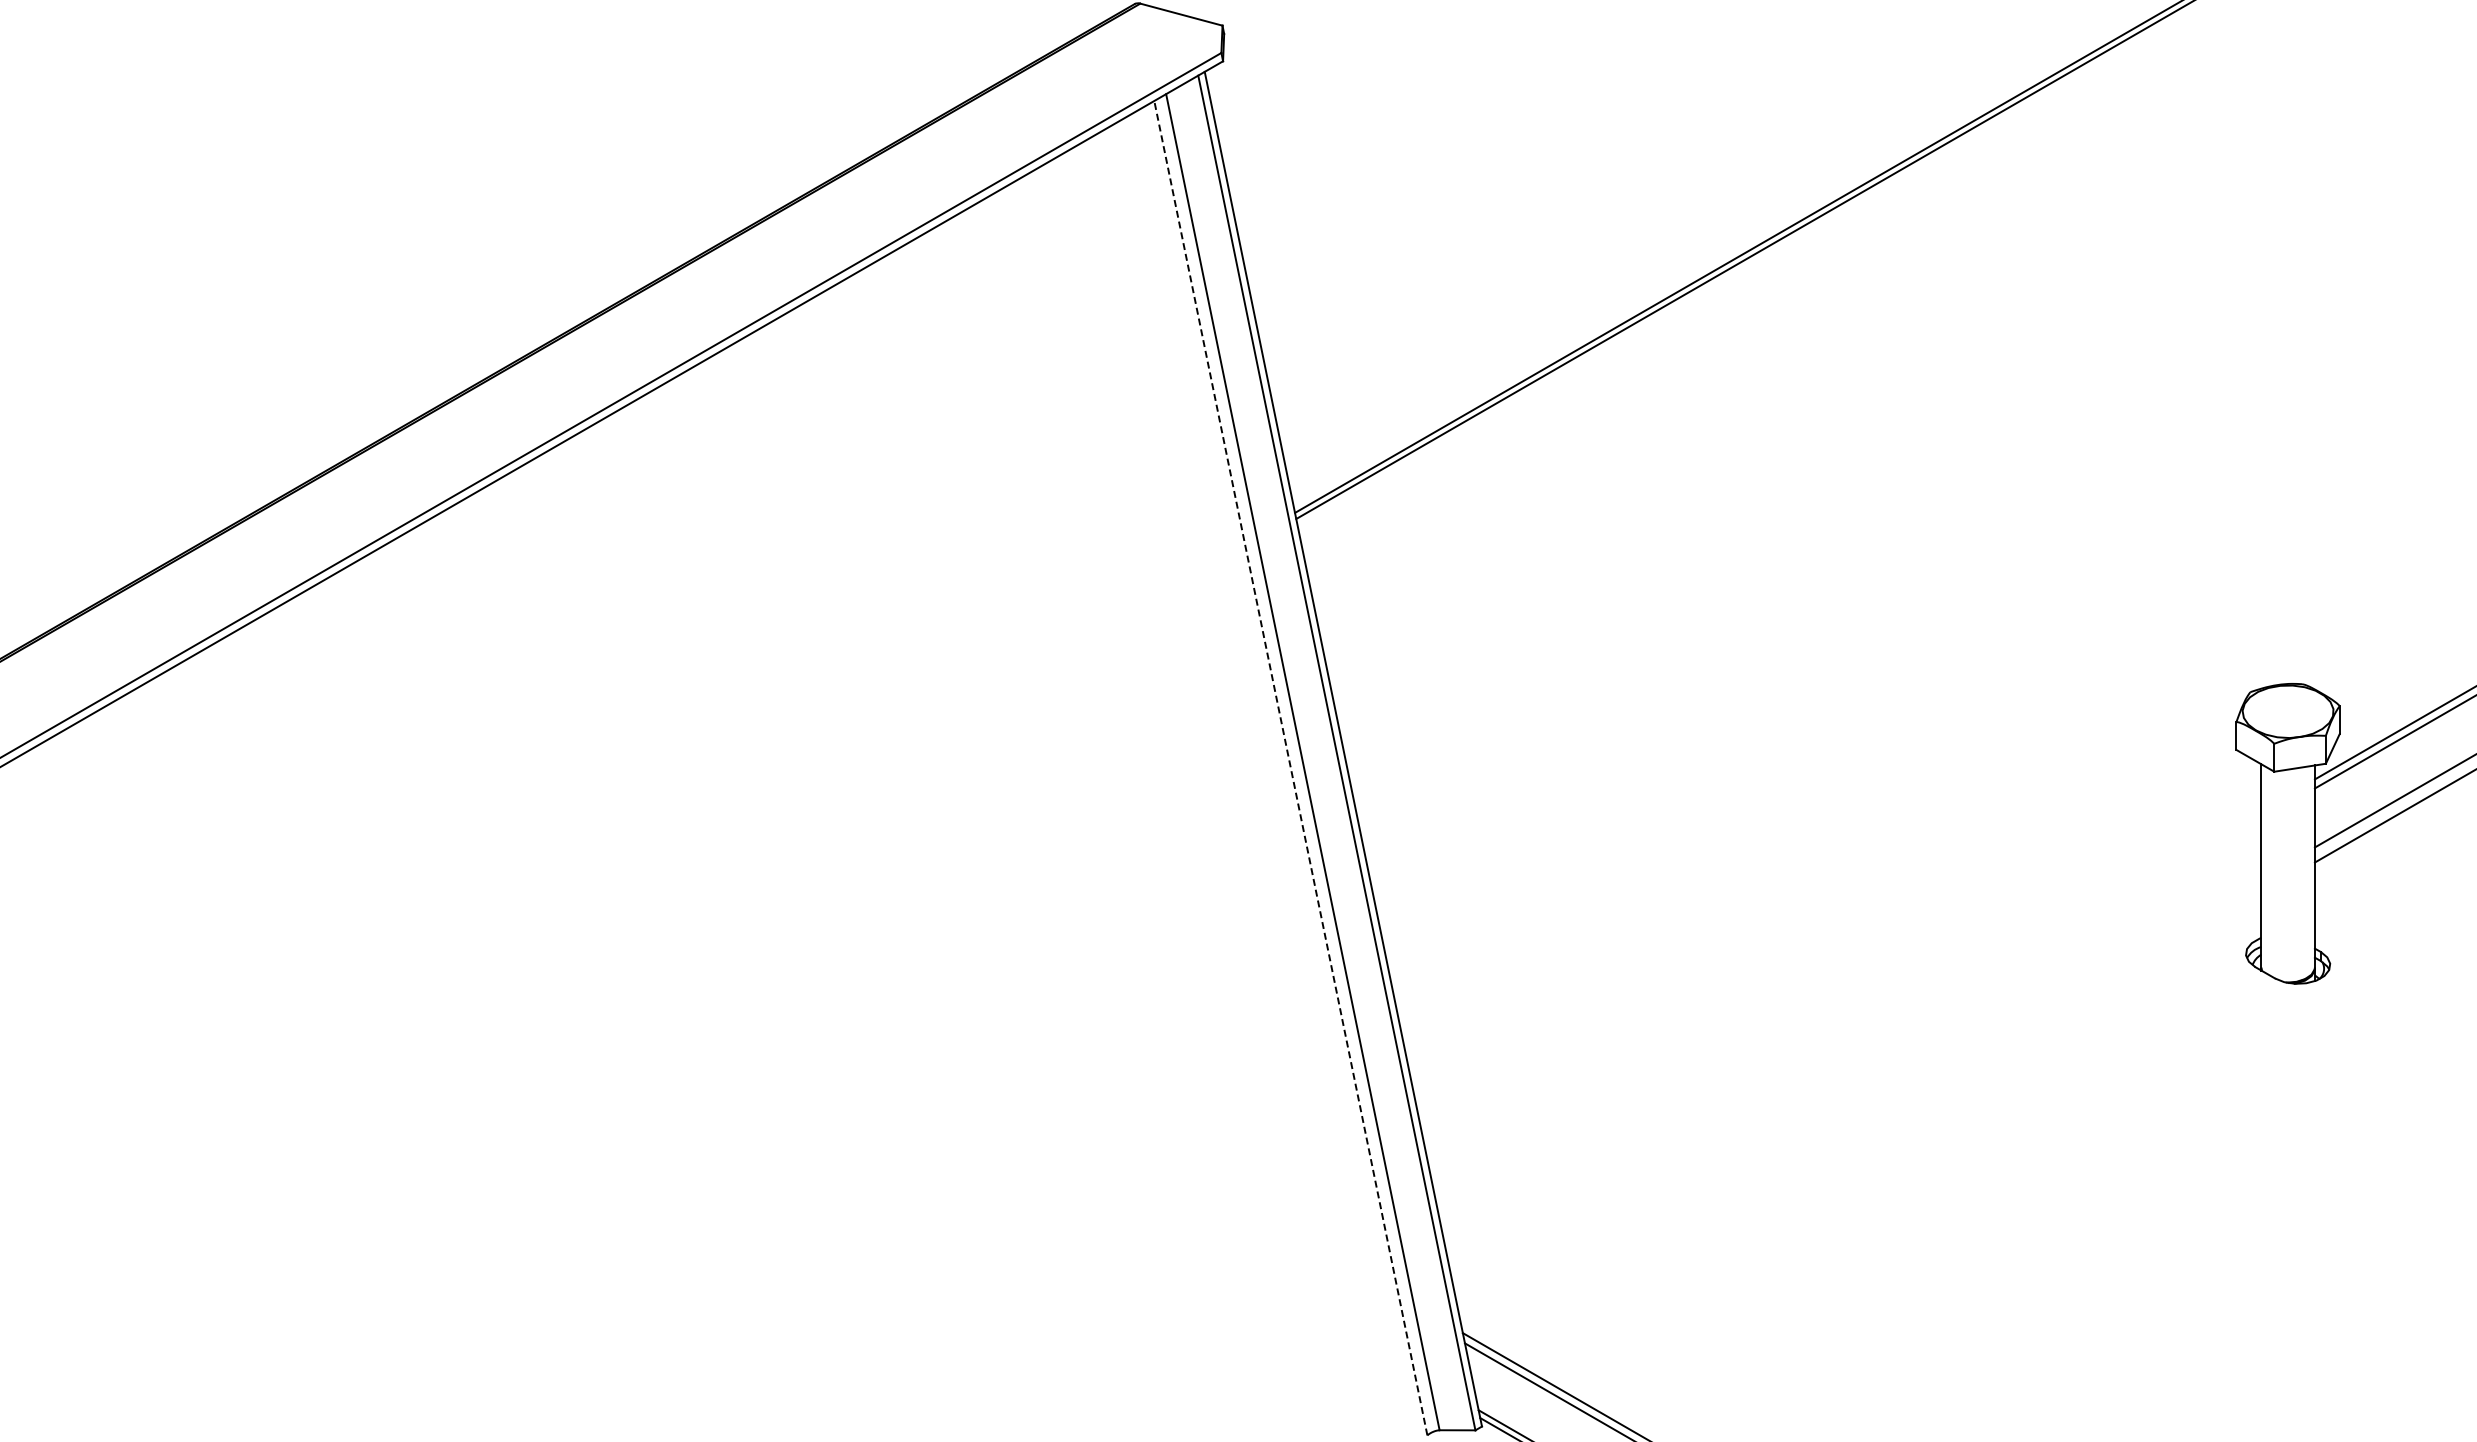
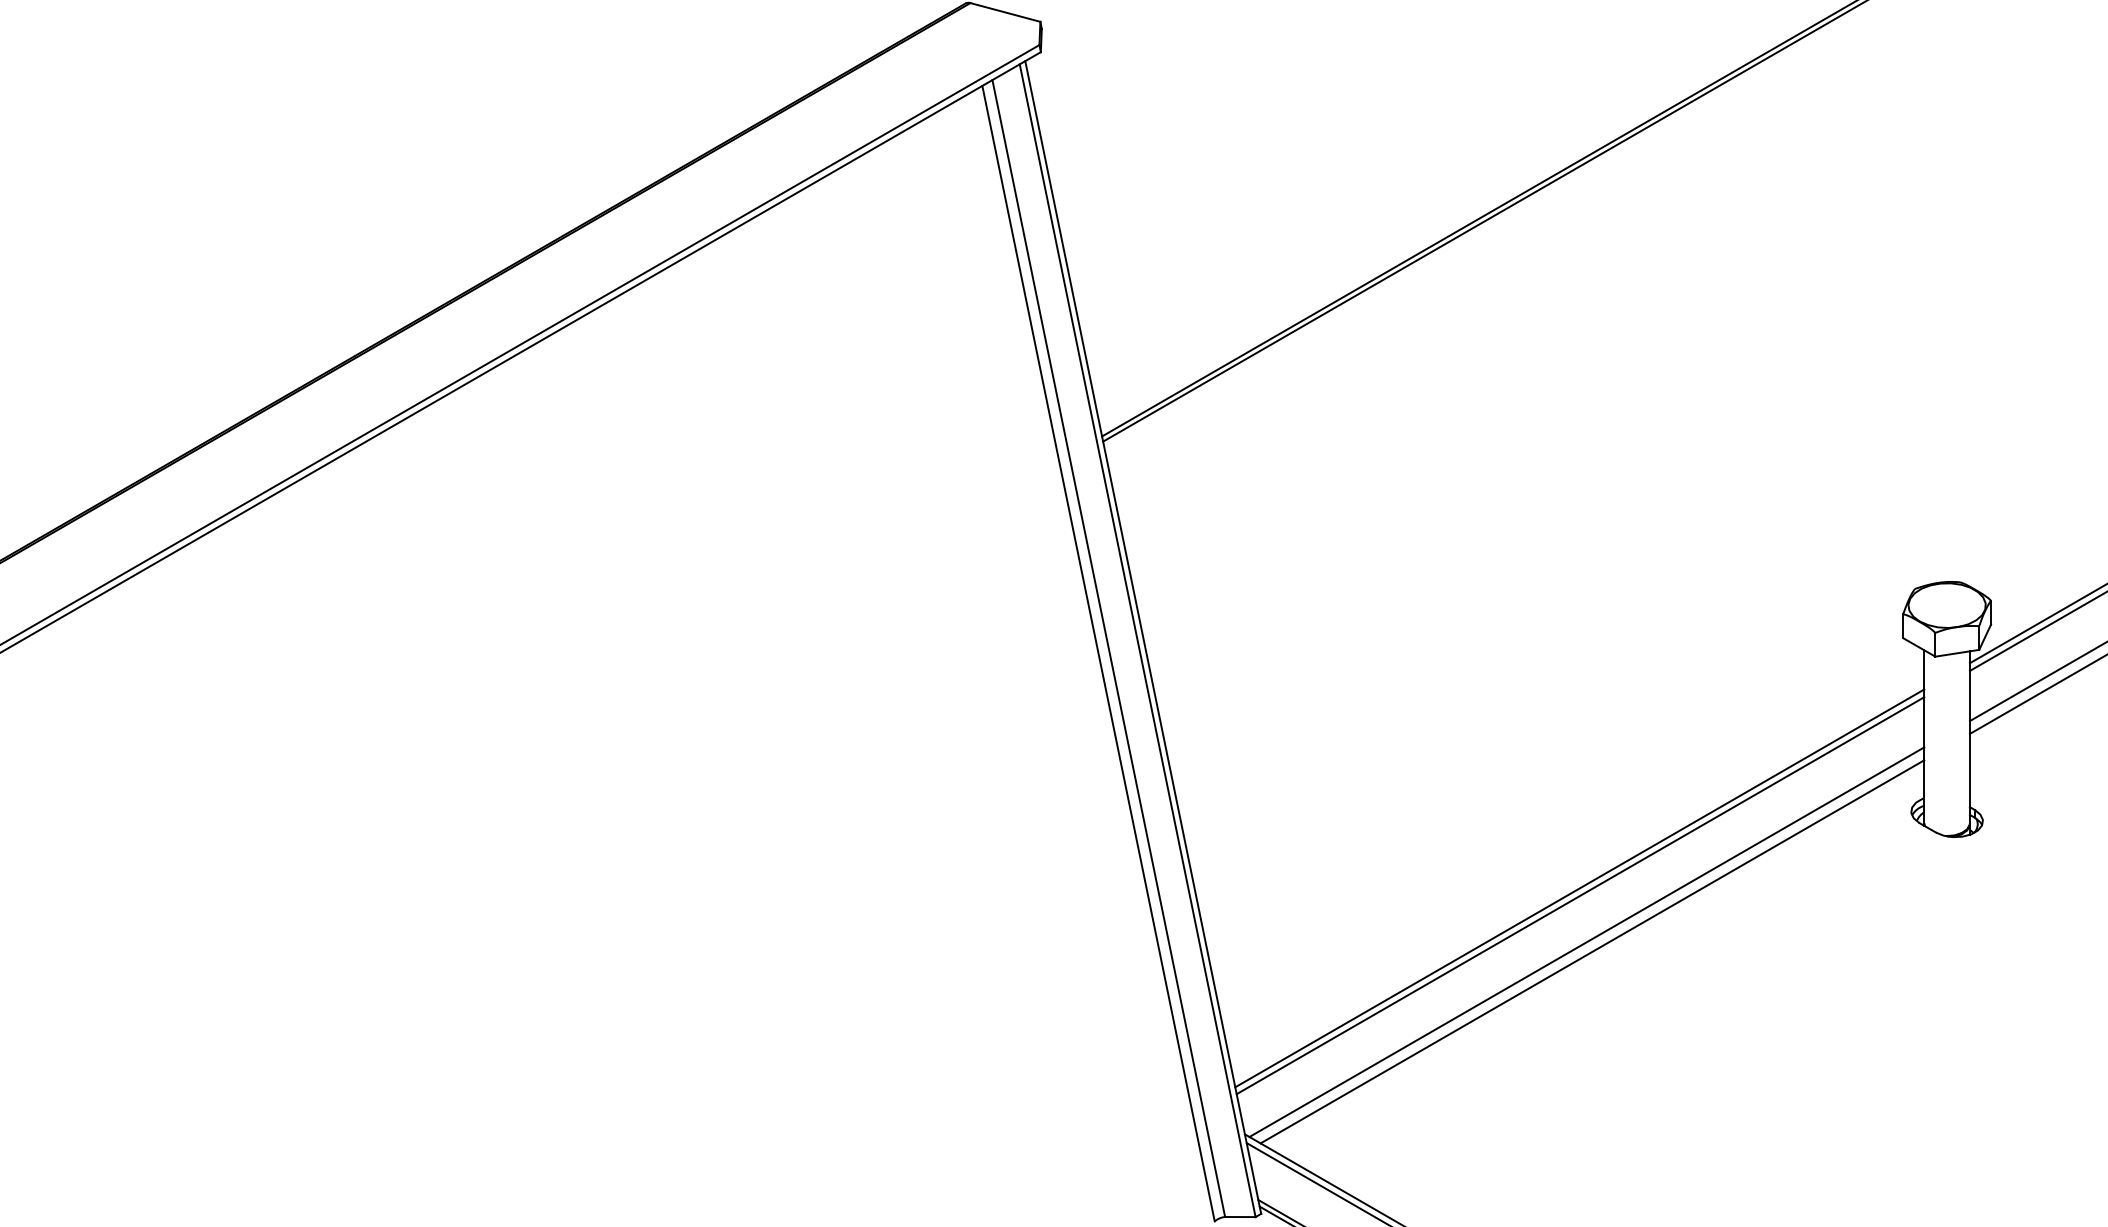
line: (1290, 767) -> (1098, 653), dashed -> solid
line: (1856, 1043) -> (1579, 887), added
line: (1857, 1052) -> (1580, 895), added
line: (1864, 1107) -> (1586, 942), added
line: (1871, 1118) -> (1592, 951), added

